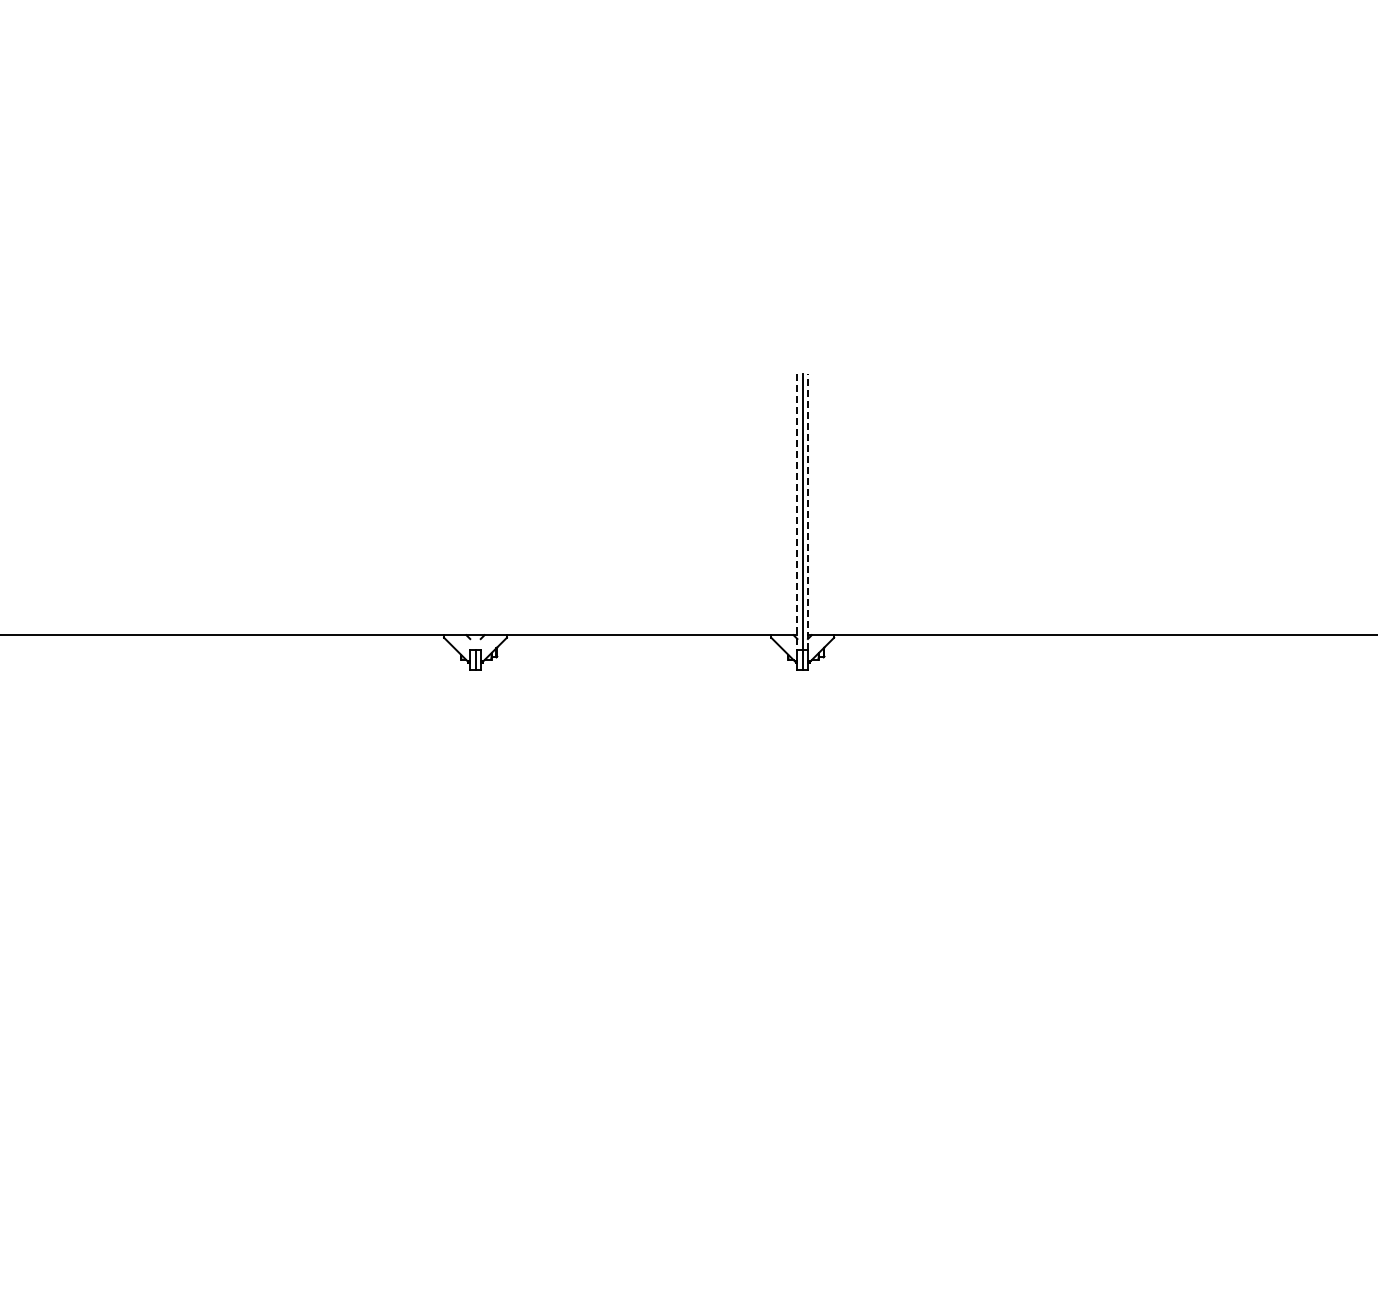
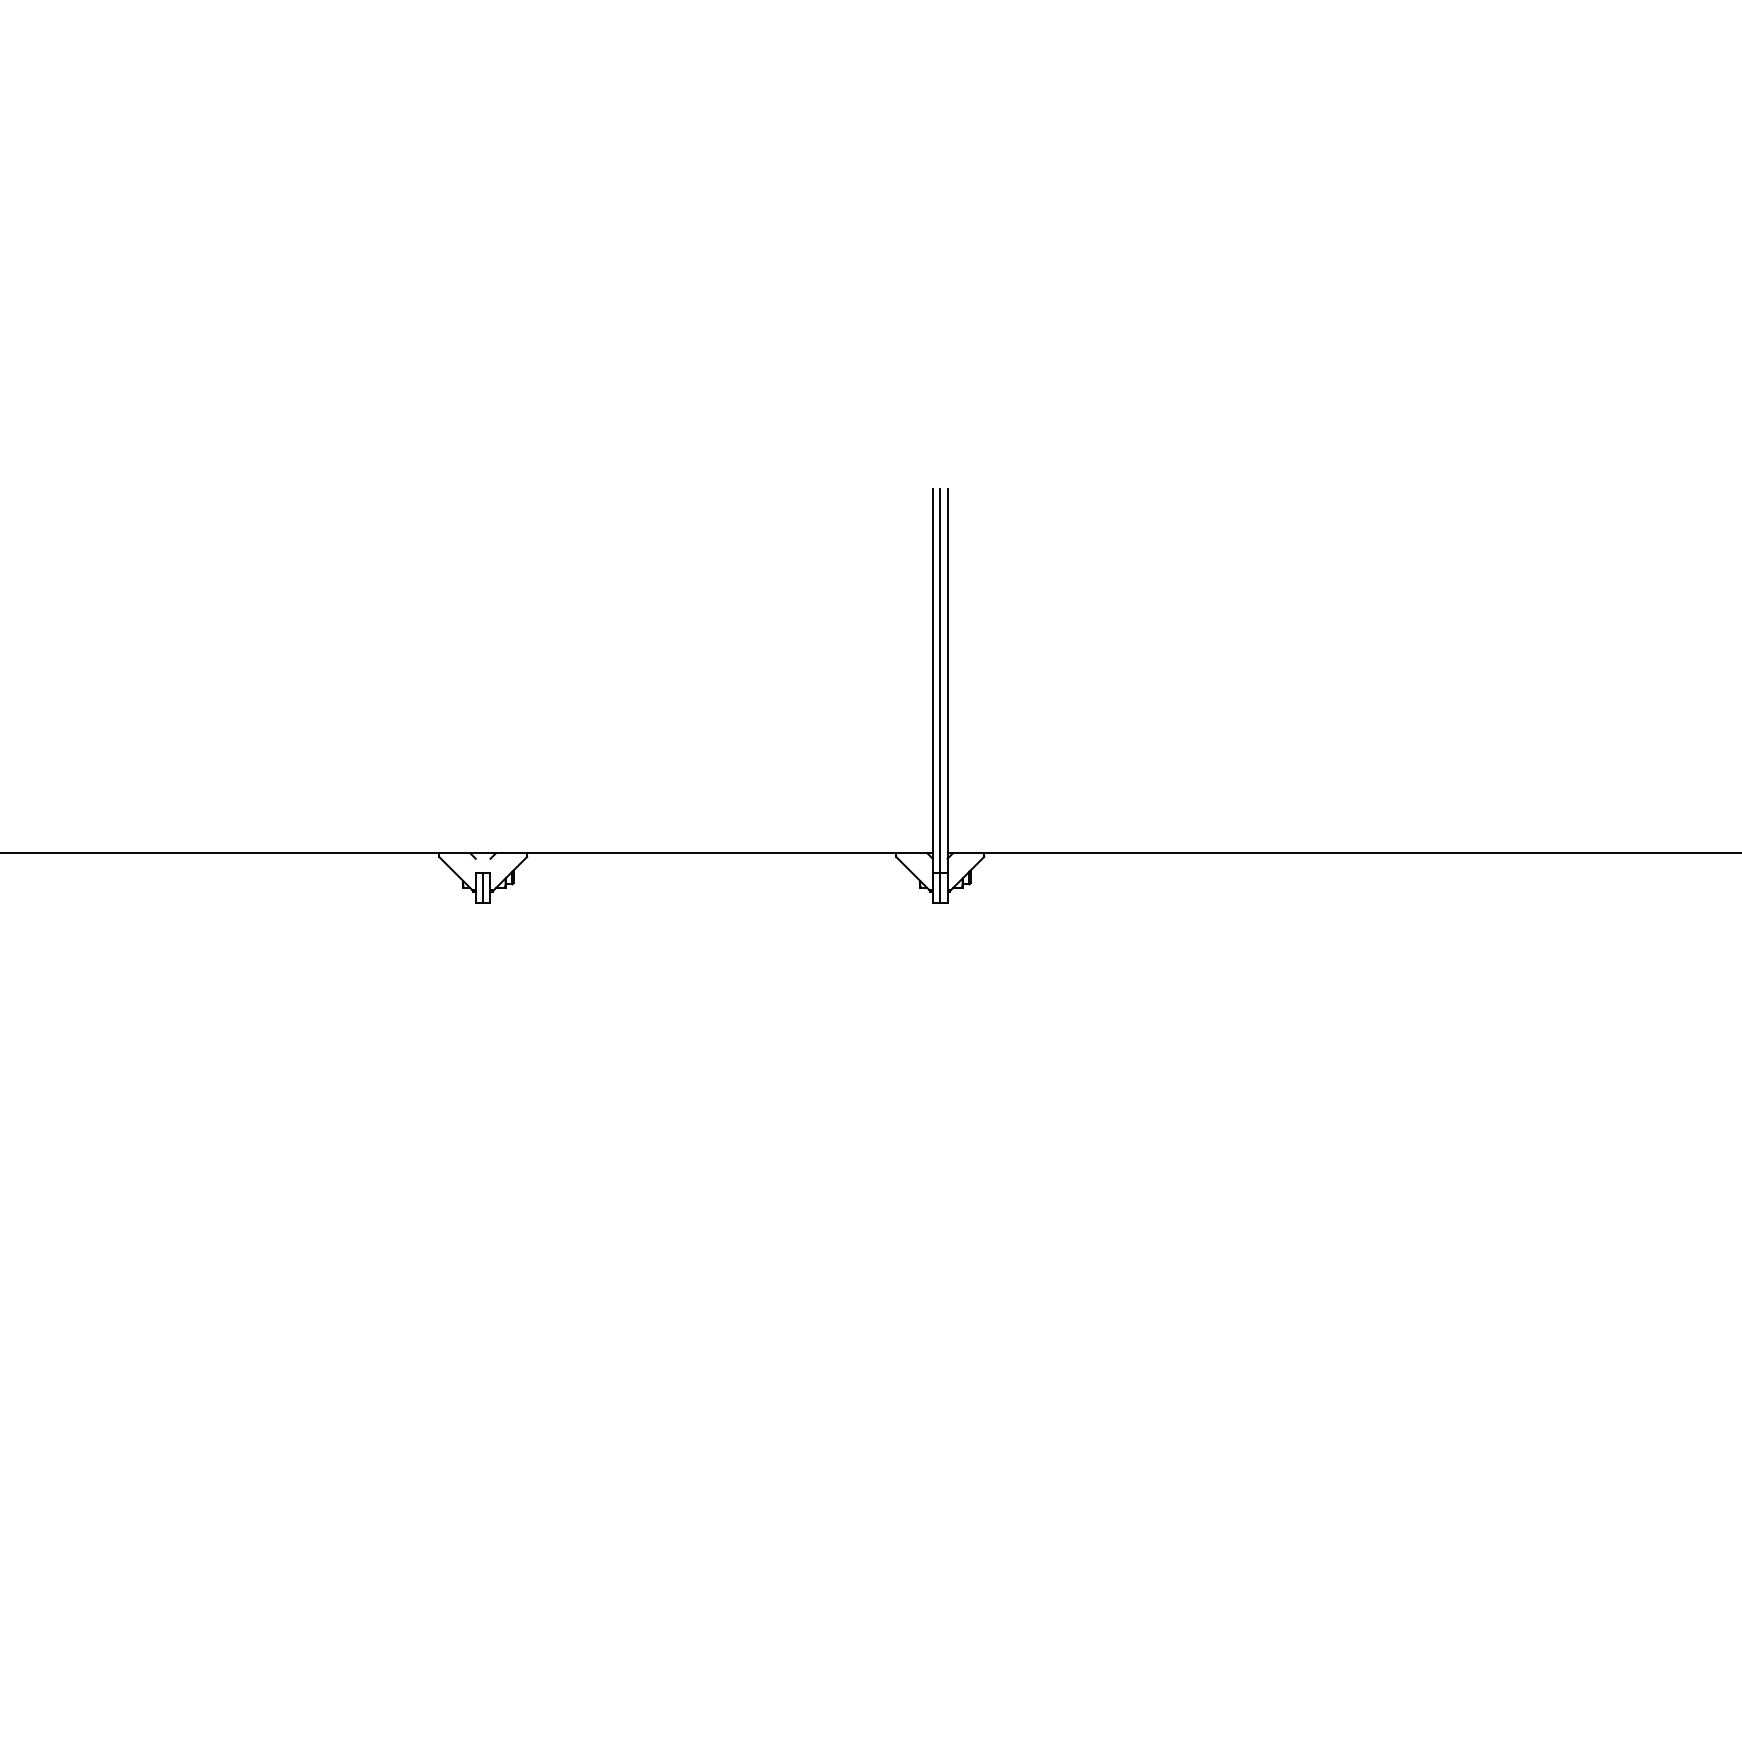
line: (797, 511) -> (932, 680), dashed -> solid
line: (807, 511) -> (946, 680), dashed -> solid

